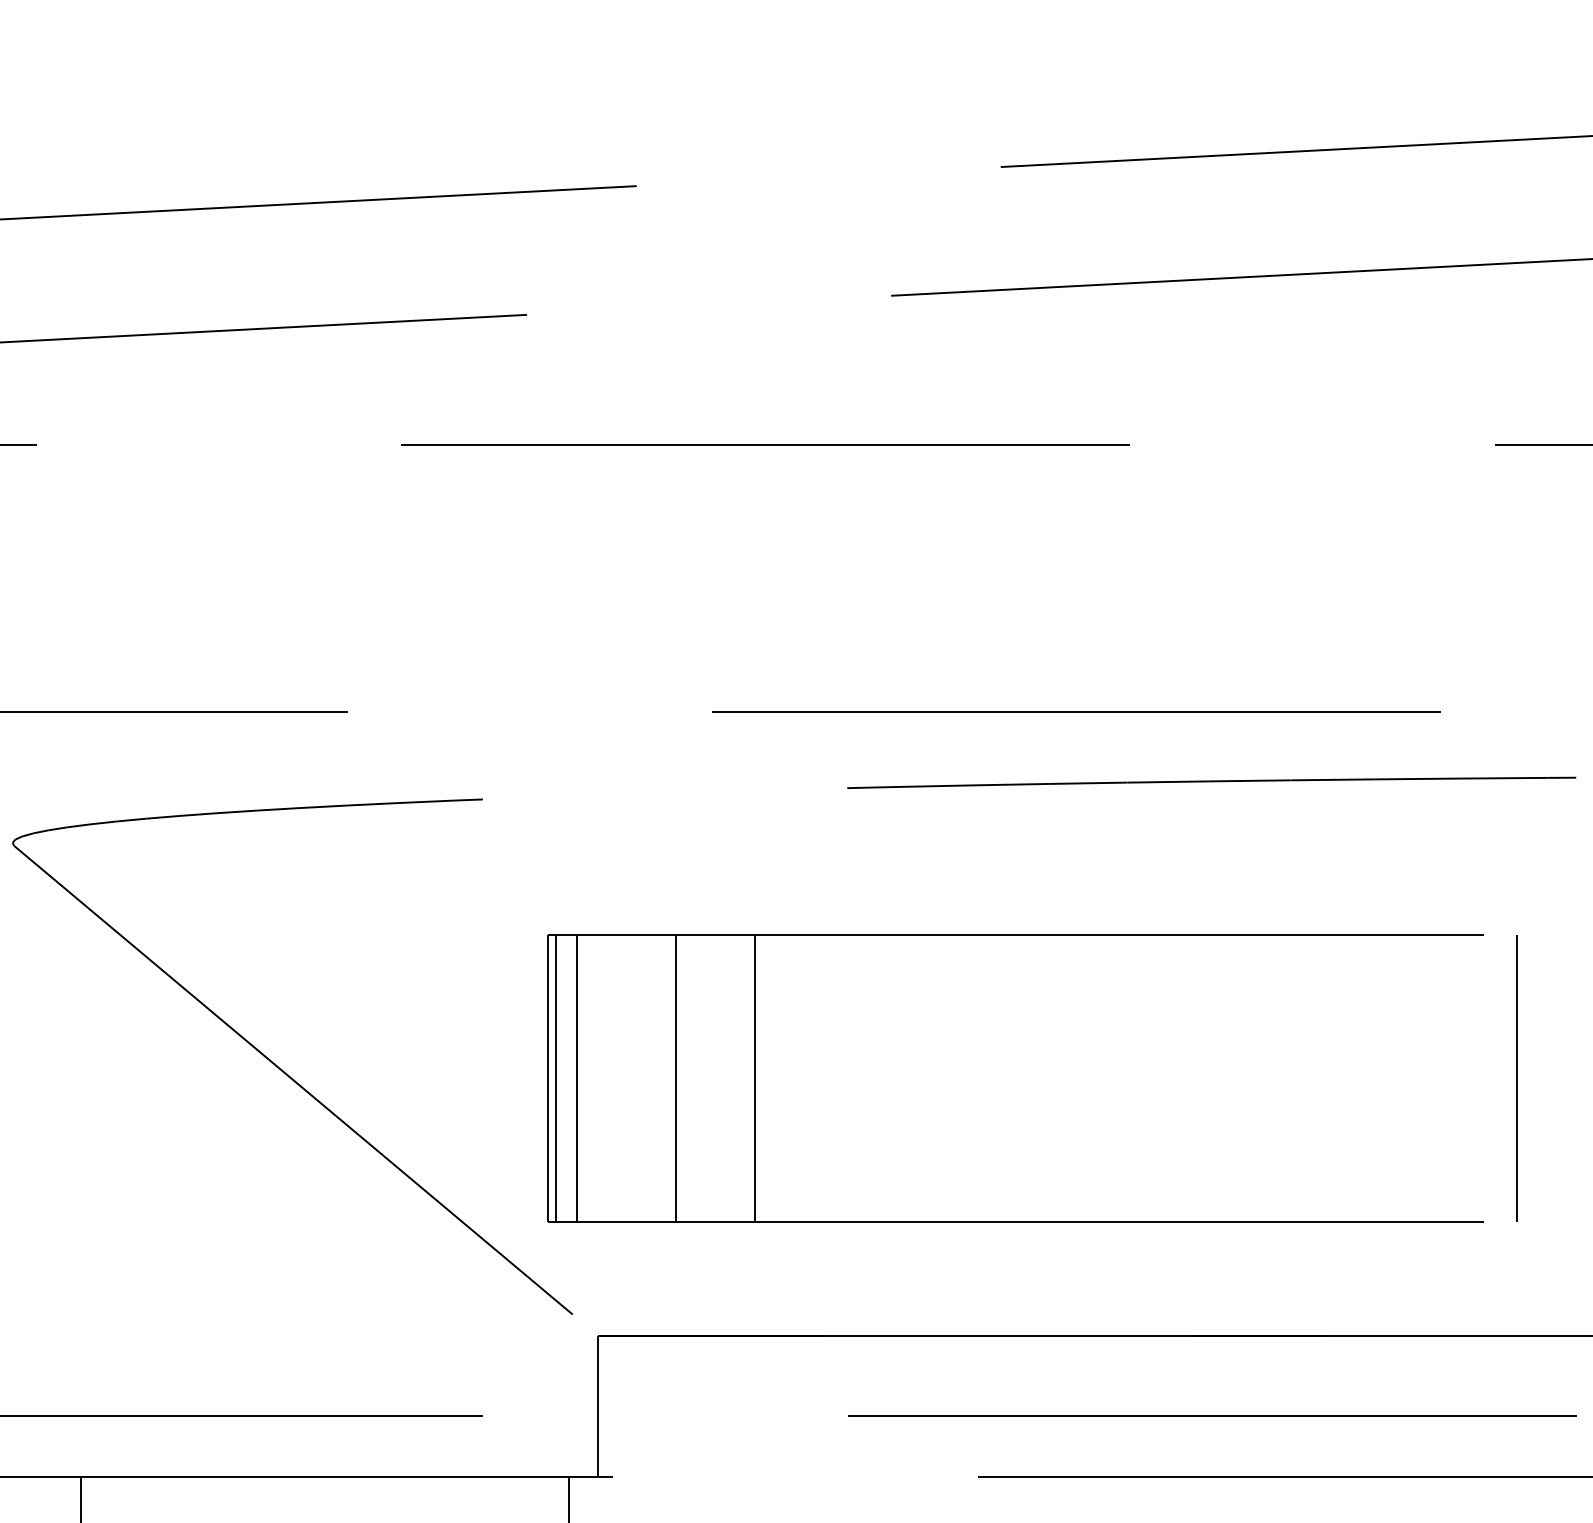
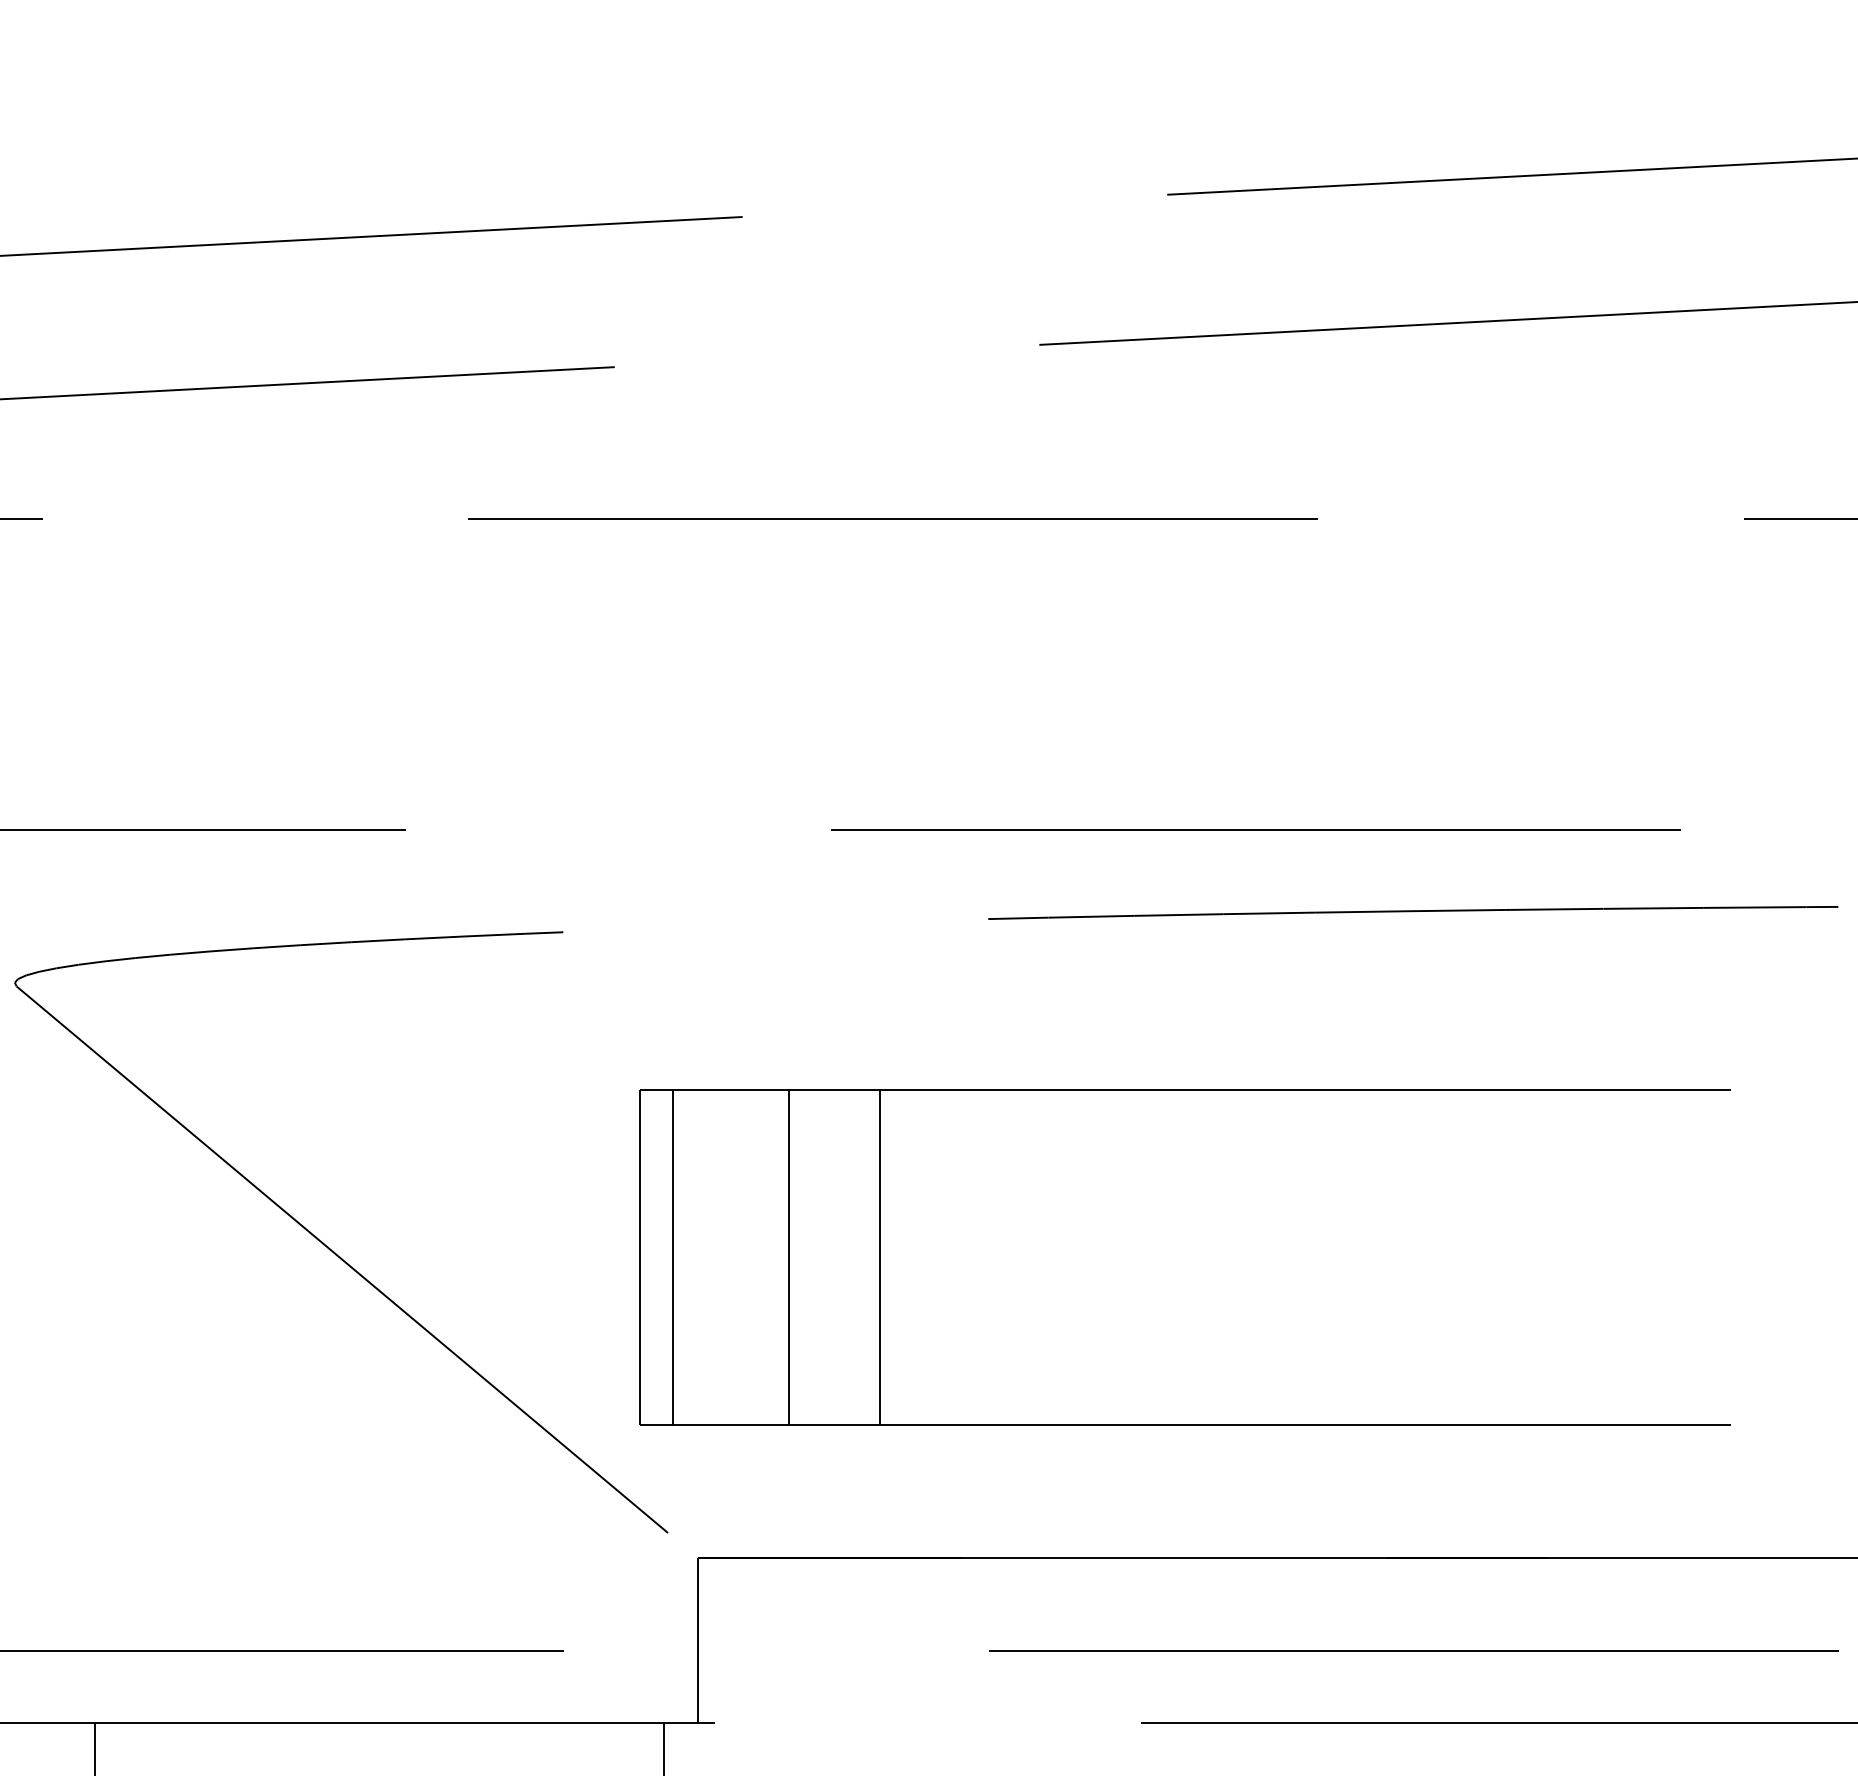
line: (555, 1077) -> (647, 1256), removed
line: (1516, 1078) -> (1768, 1257), removed

